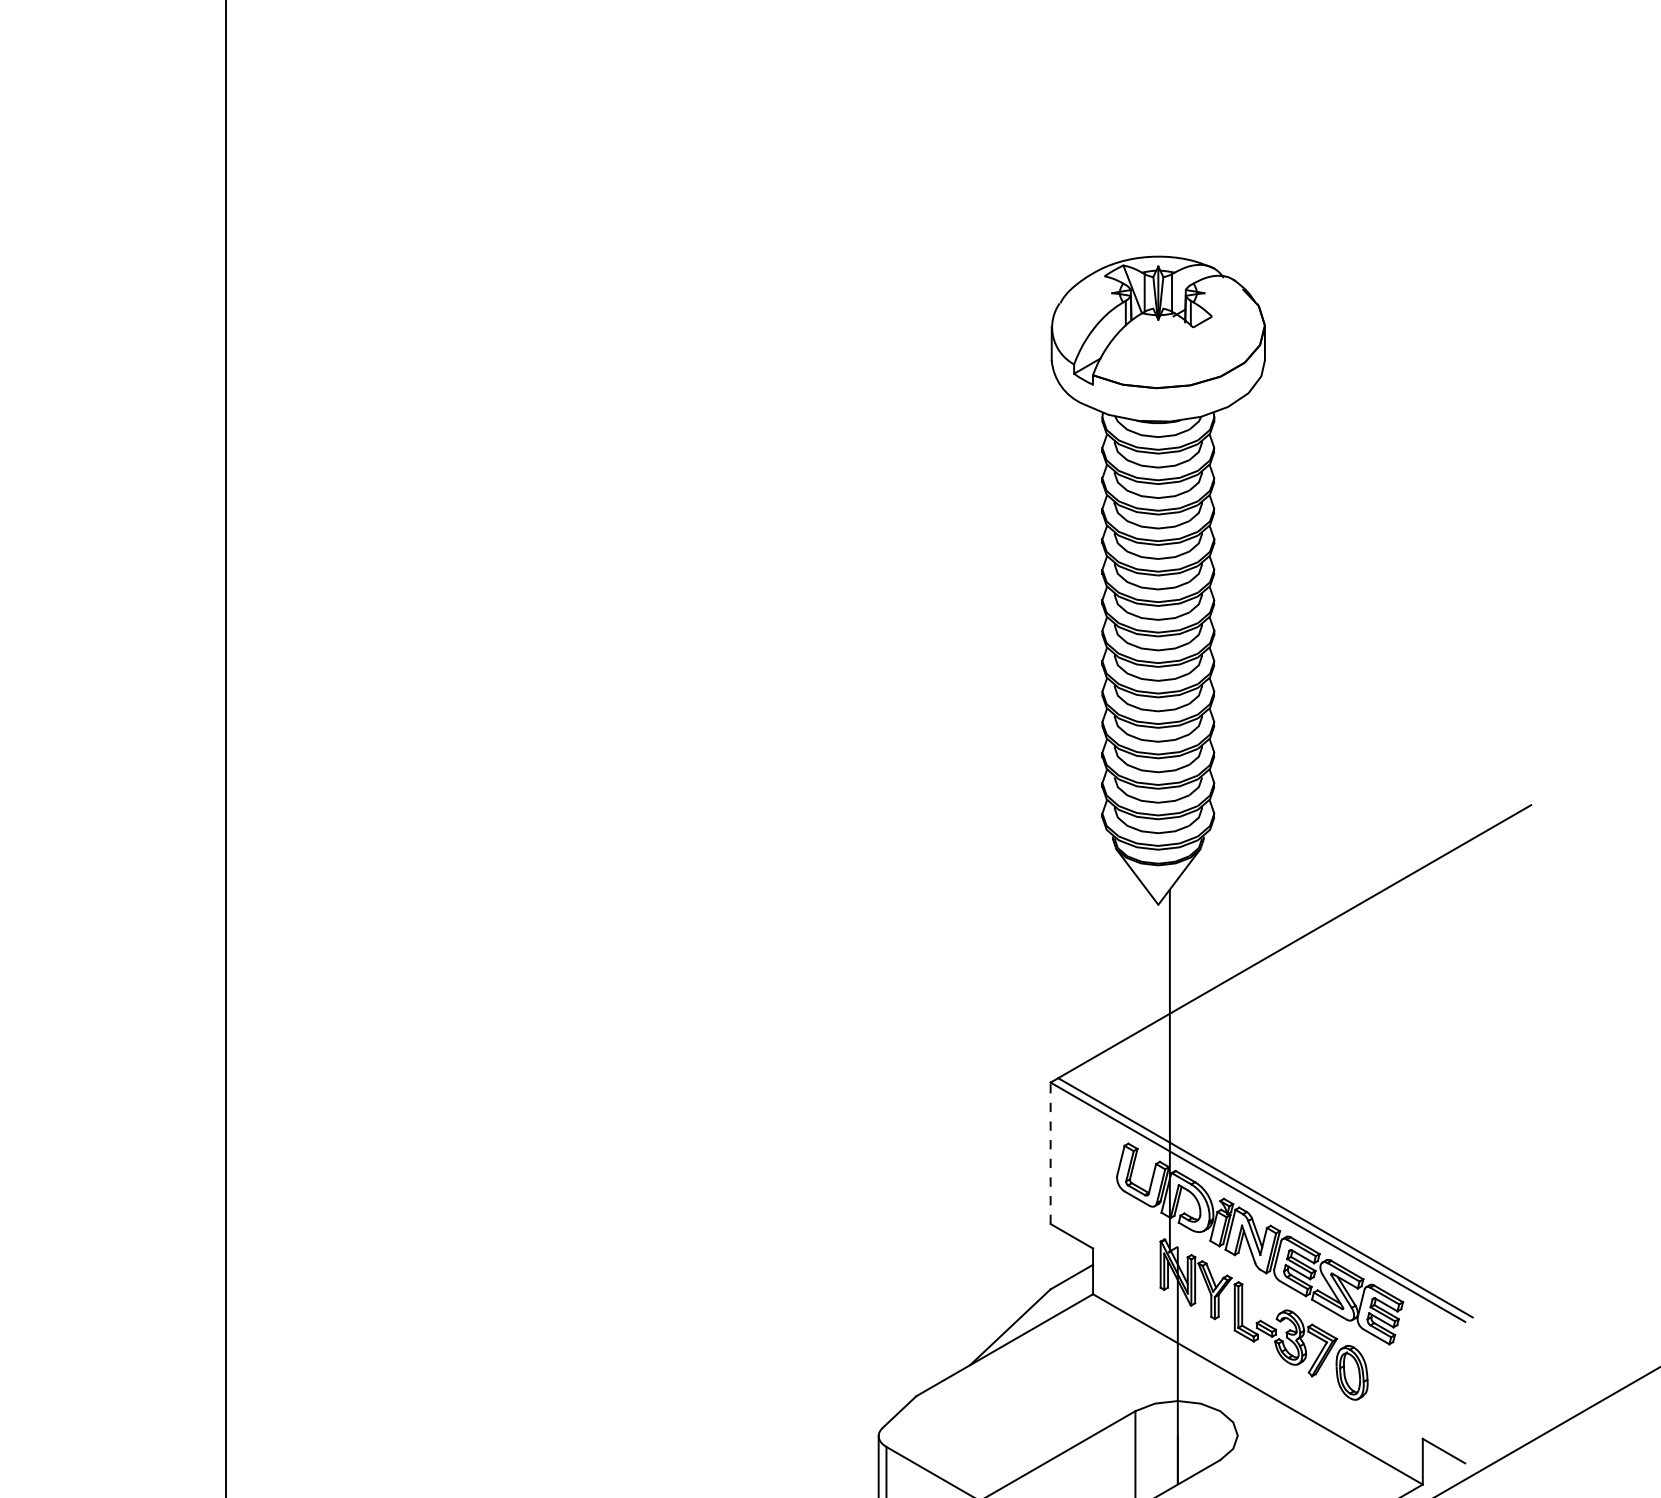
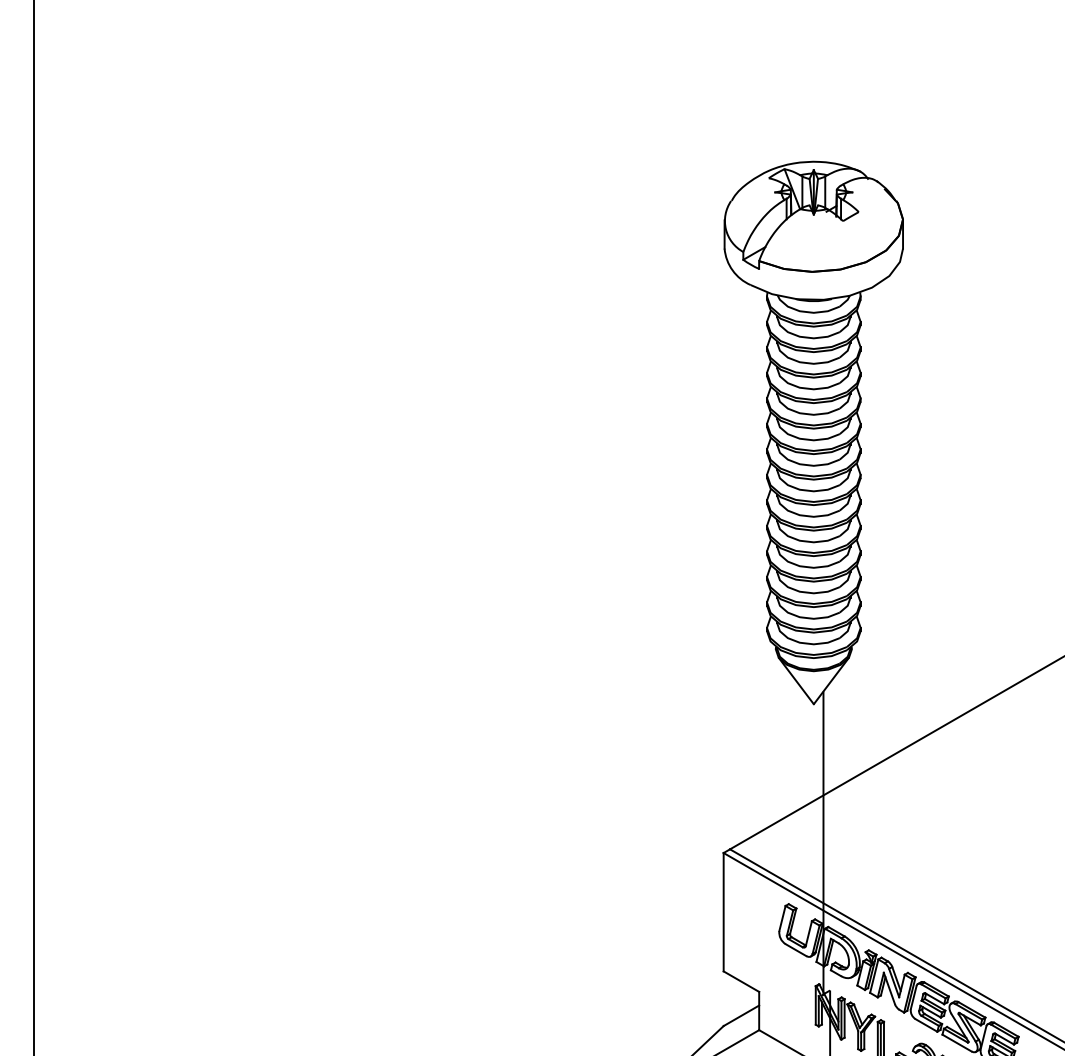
line: (1050, 1153) -> (723, 912), dashed -> solid

